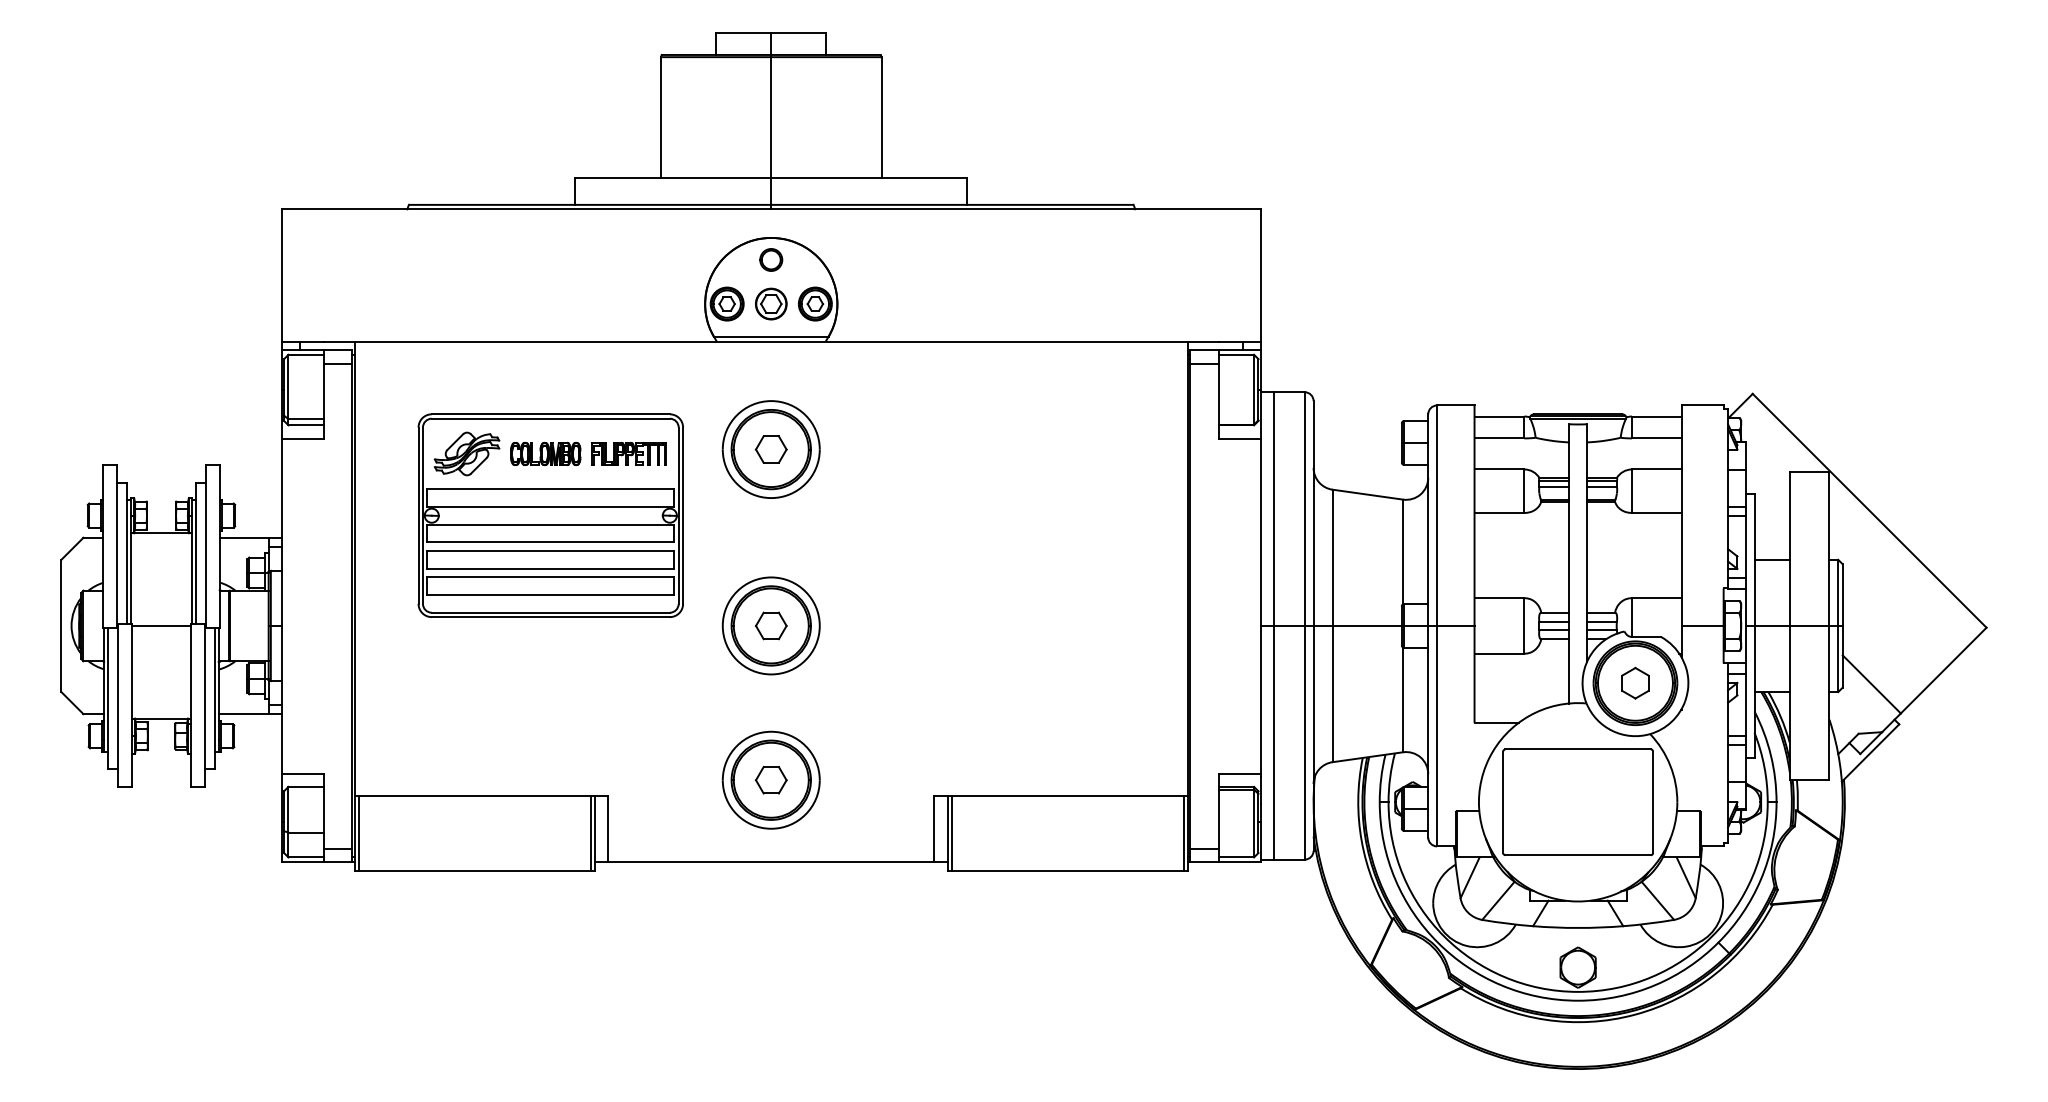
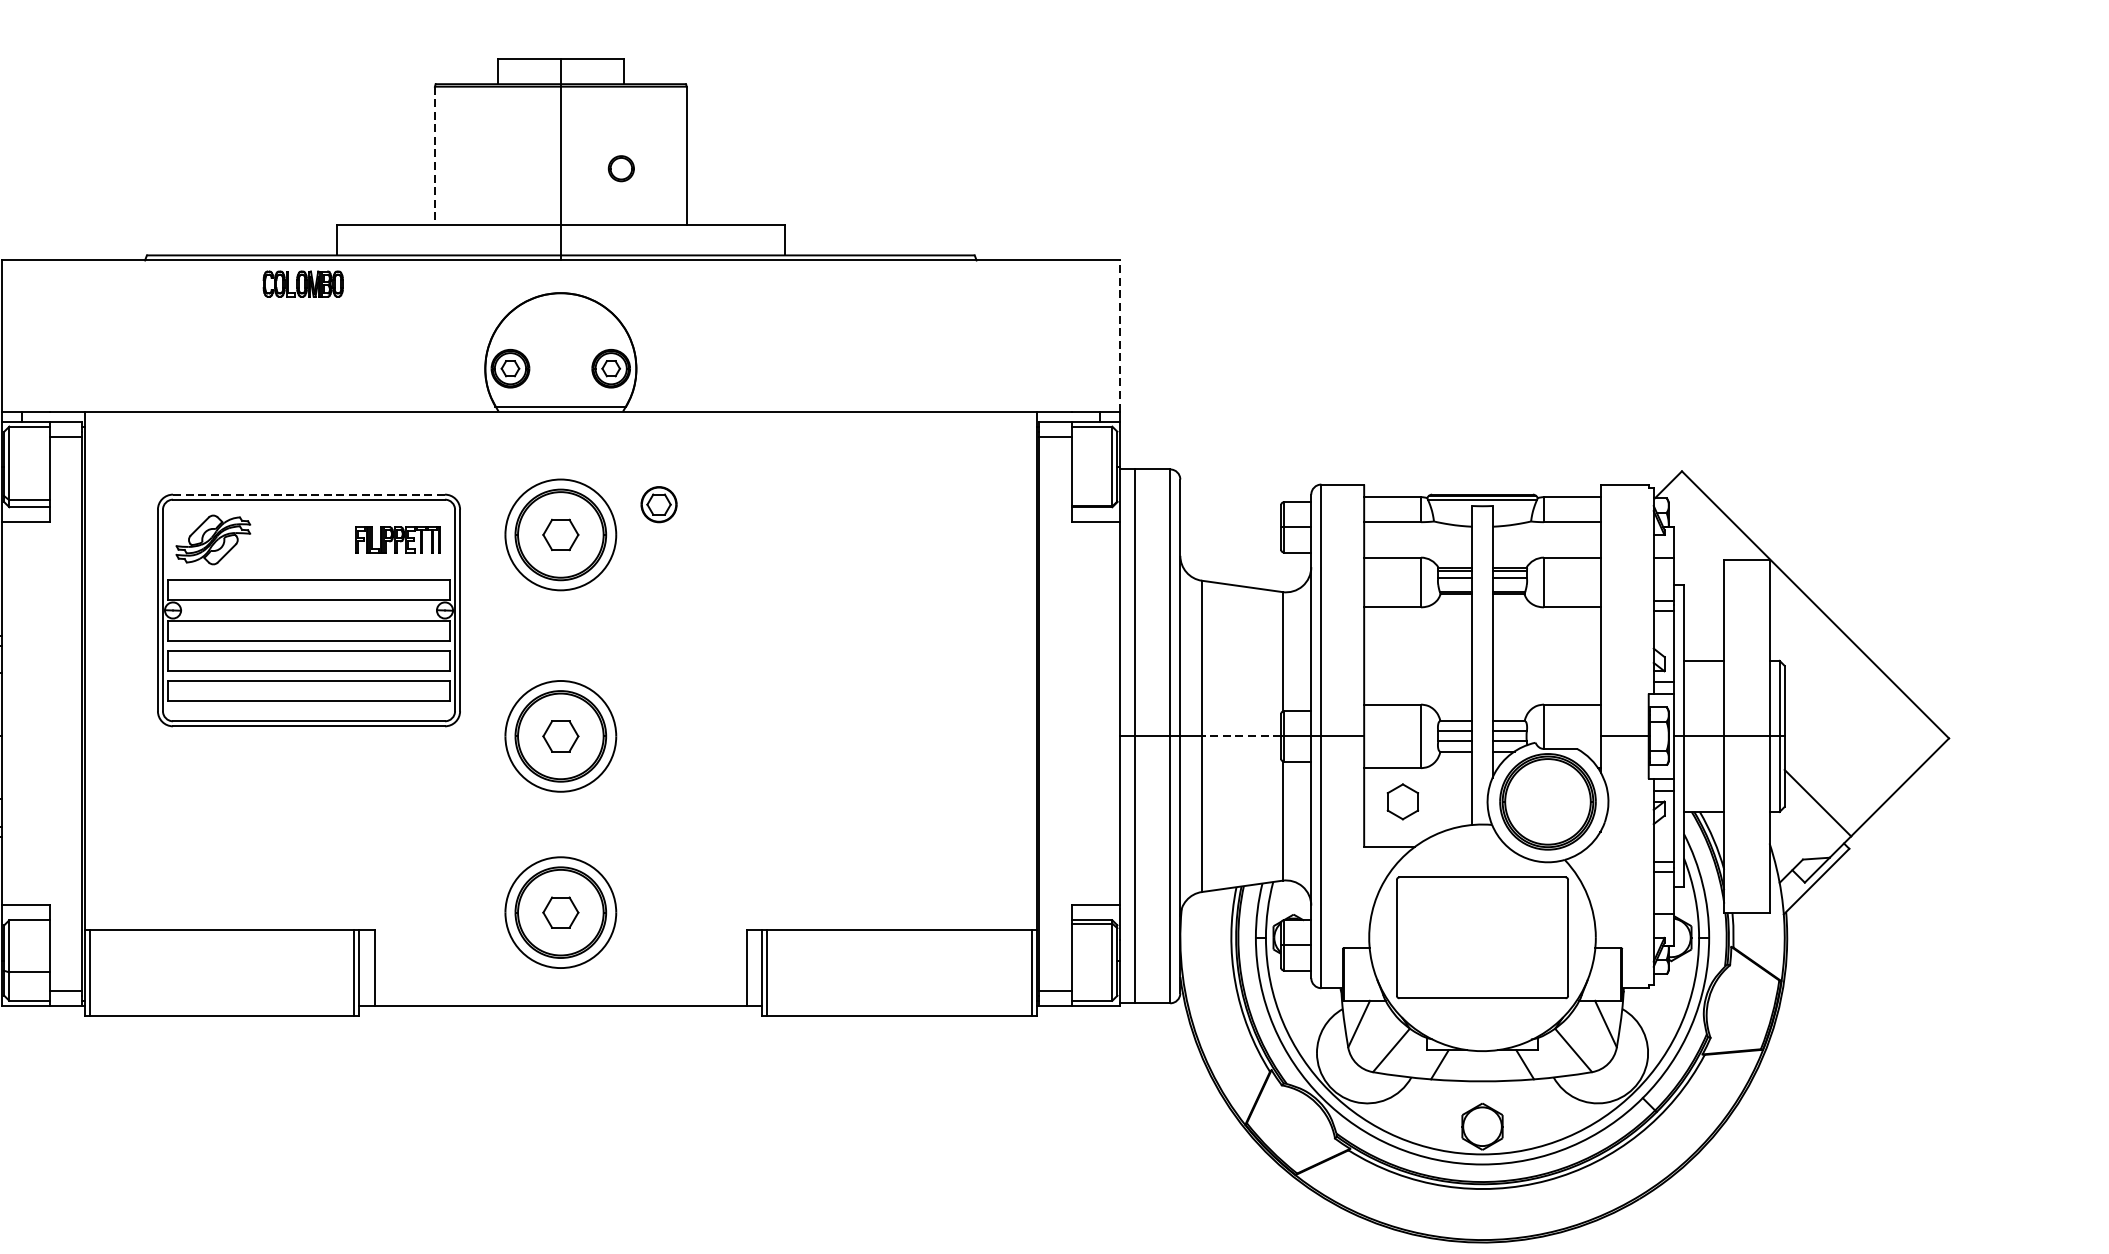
line: (661, 117) -> (435, 155), solid -> dashed
part: (771, 259) -> (621, 168), moved
line: (1260, 274) -> (1119, 334), solid -> dashed
part: (771, 303) -> (659, 503), moved
line: (550, 414) -> (308, 494), solid -> dashed
part: (545, 453) -> (302, 283), moved
line: (1367, 625) -> (1241, 735), solid -> dashed
part: (1635, 682) -> (1402, 800), moved

